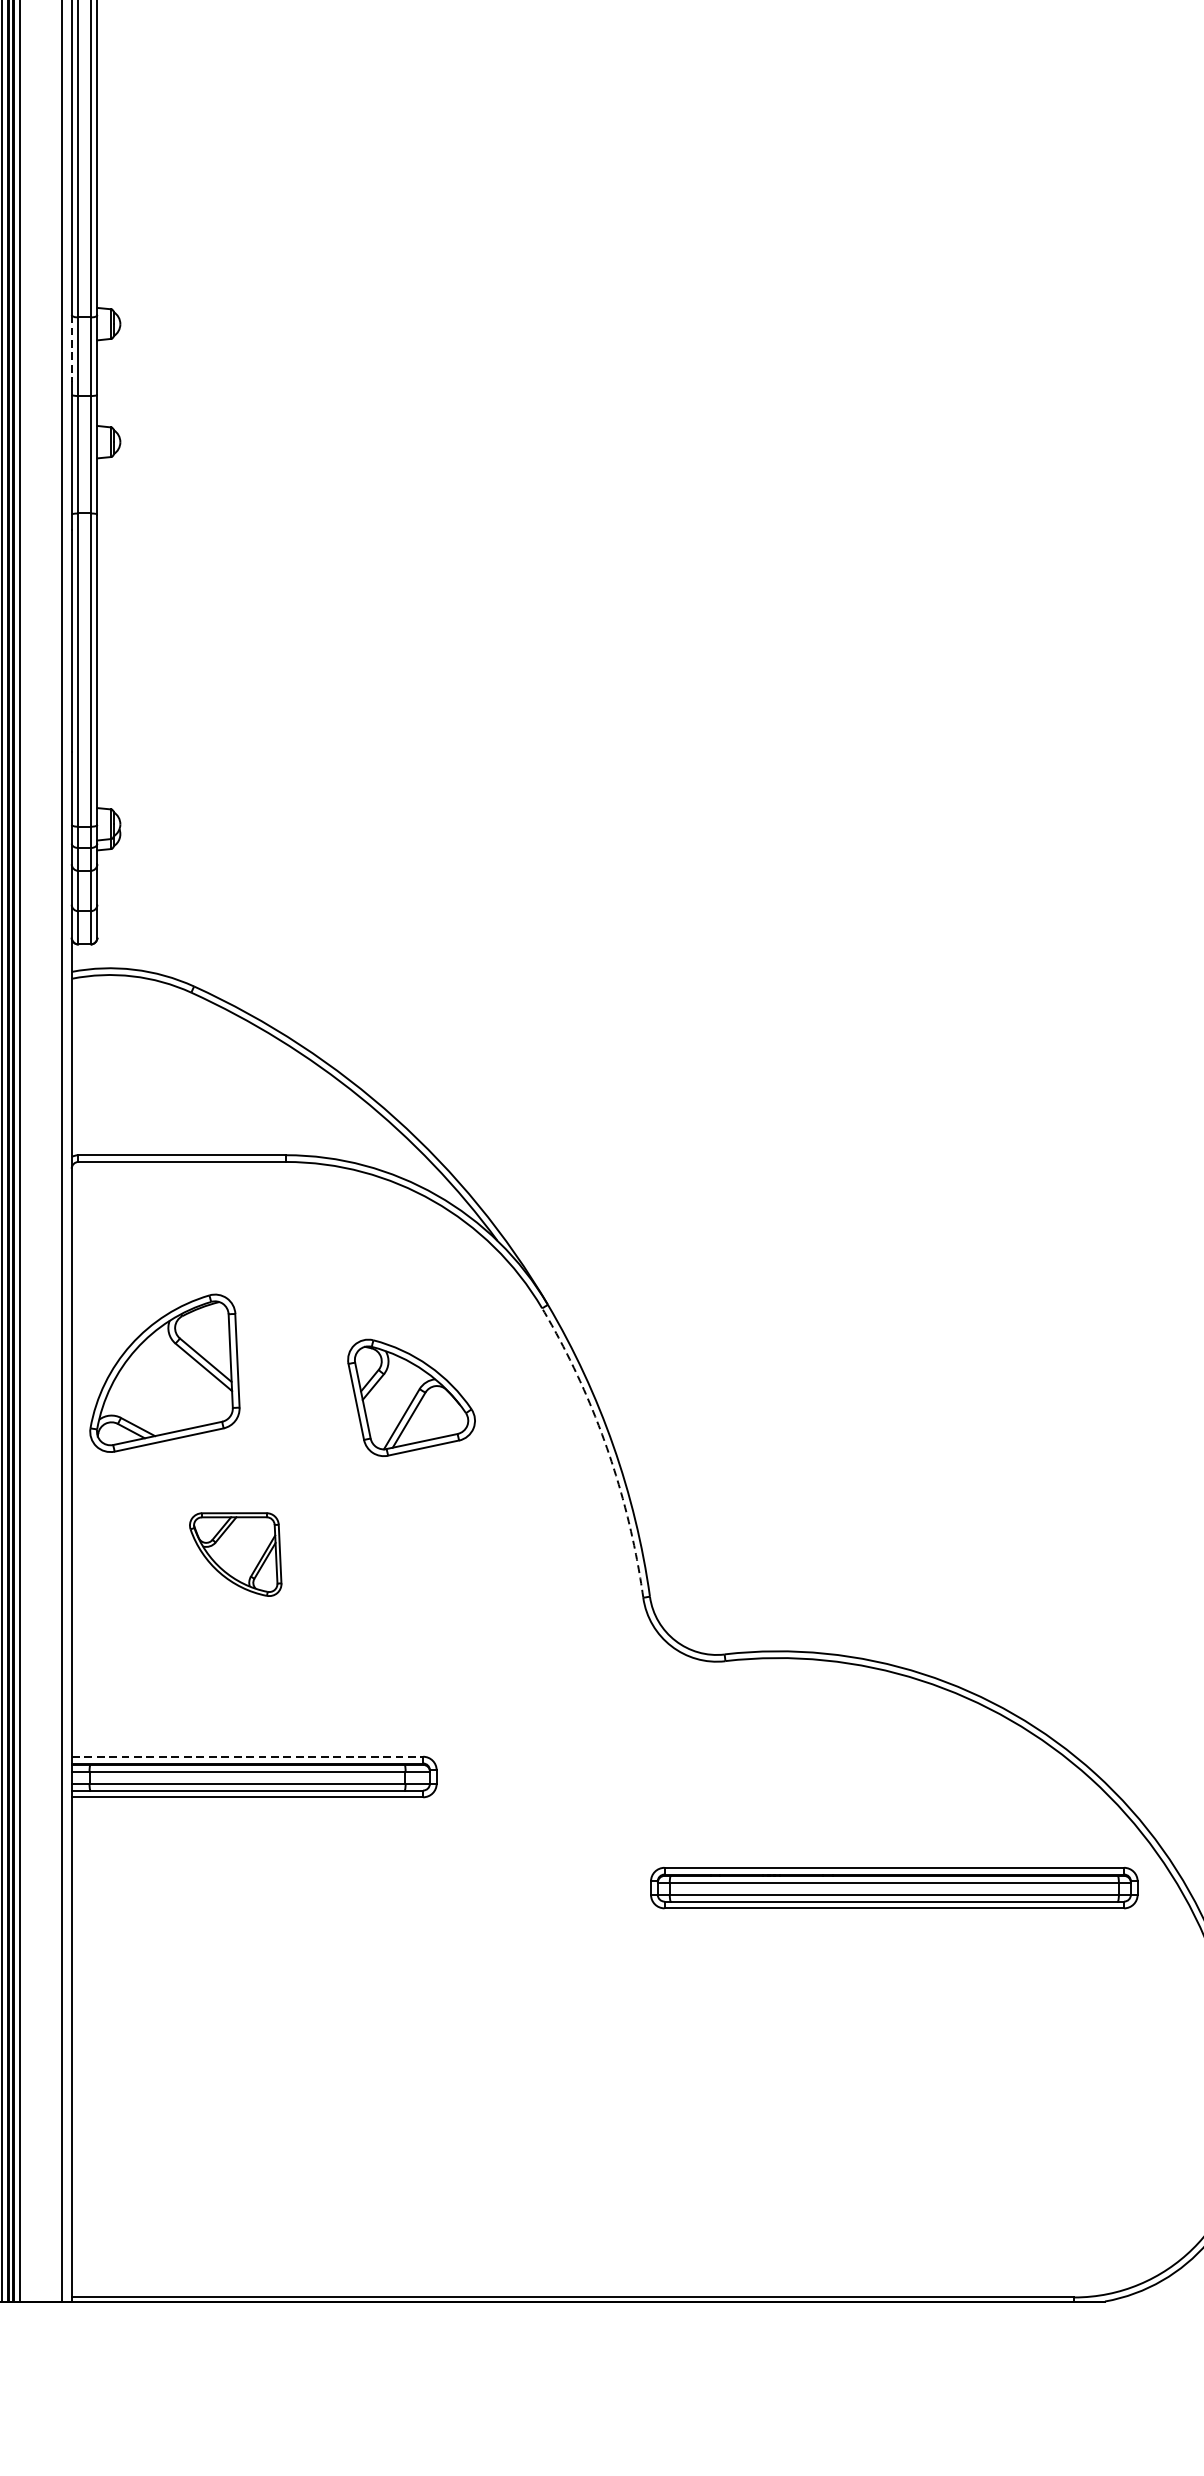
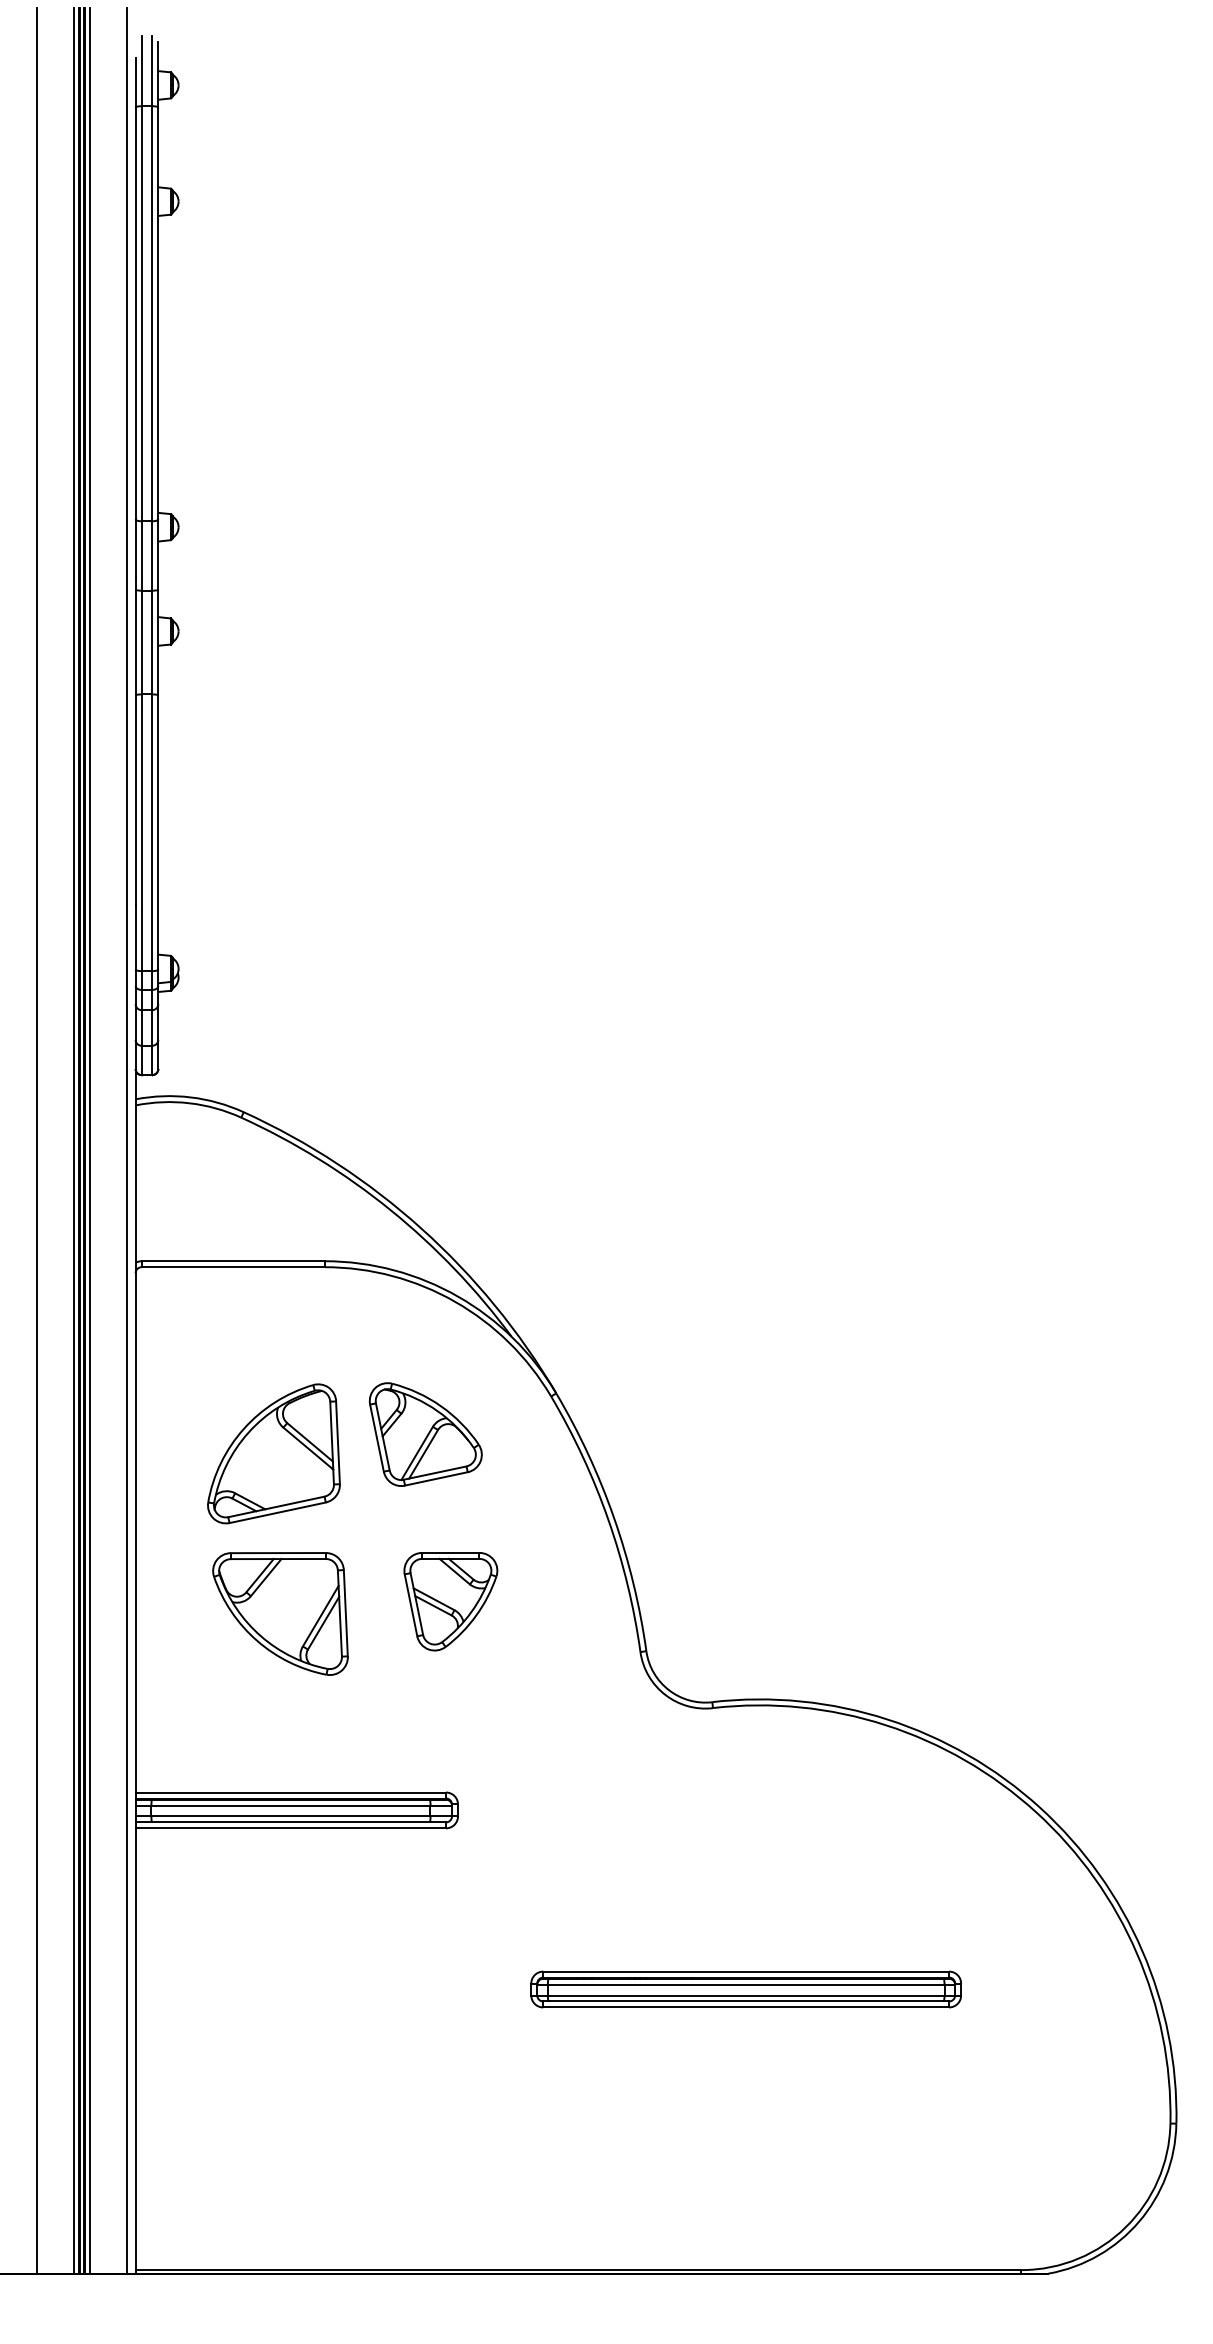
line: (71, 349) -> (135, 549), dashed -> solid
part: (164, 1372) -> (273, 1453), moved
part: (411, 1397) -> (425, 1434), moved
arc: (607, 1447) -> (608, 1519), dashed -> solid
part: (428, 1540) -> (450, 1601), added
part: (235, 1554) -> (280, 1613), size x1.67
line: (248, 1756) -> (291, 1792), dashed -> solid
part: (893, 1888) -> (745, 1989), moved

